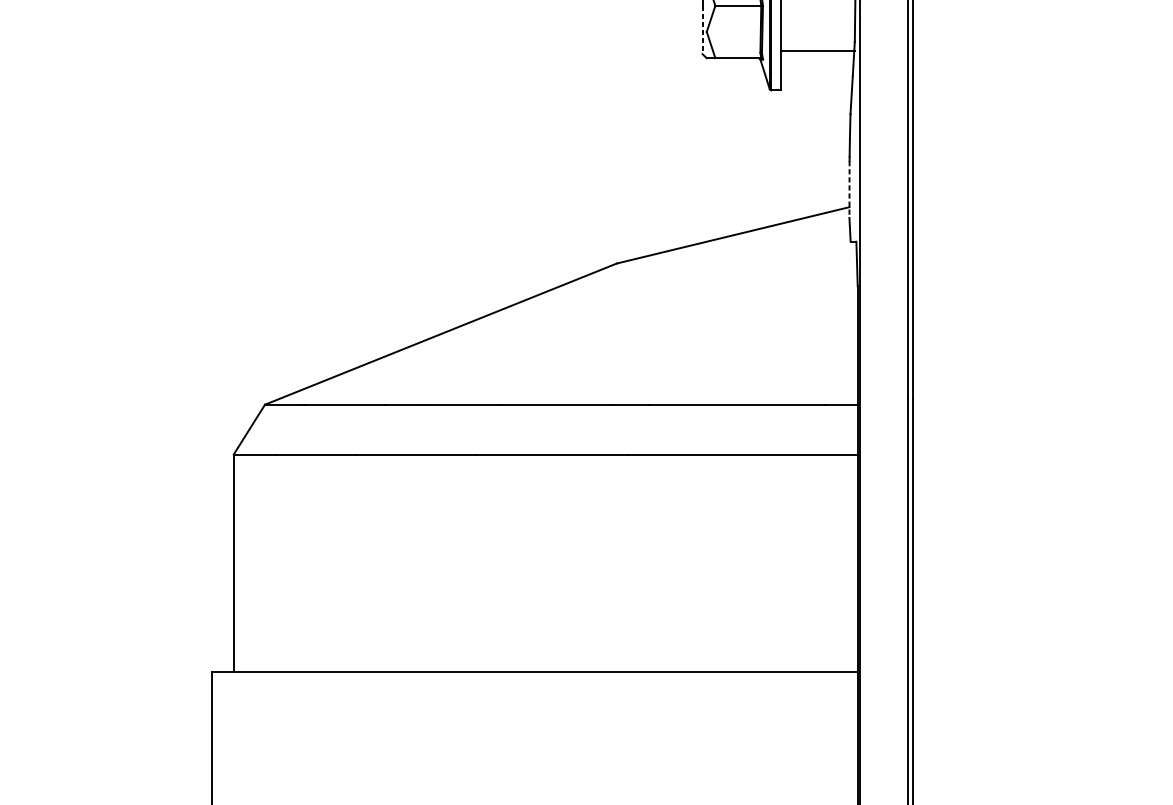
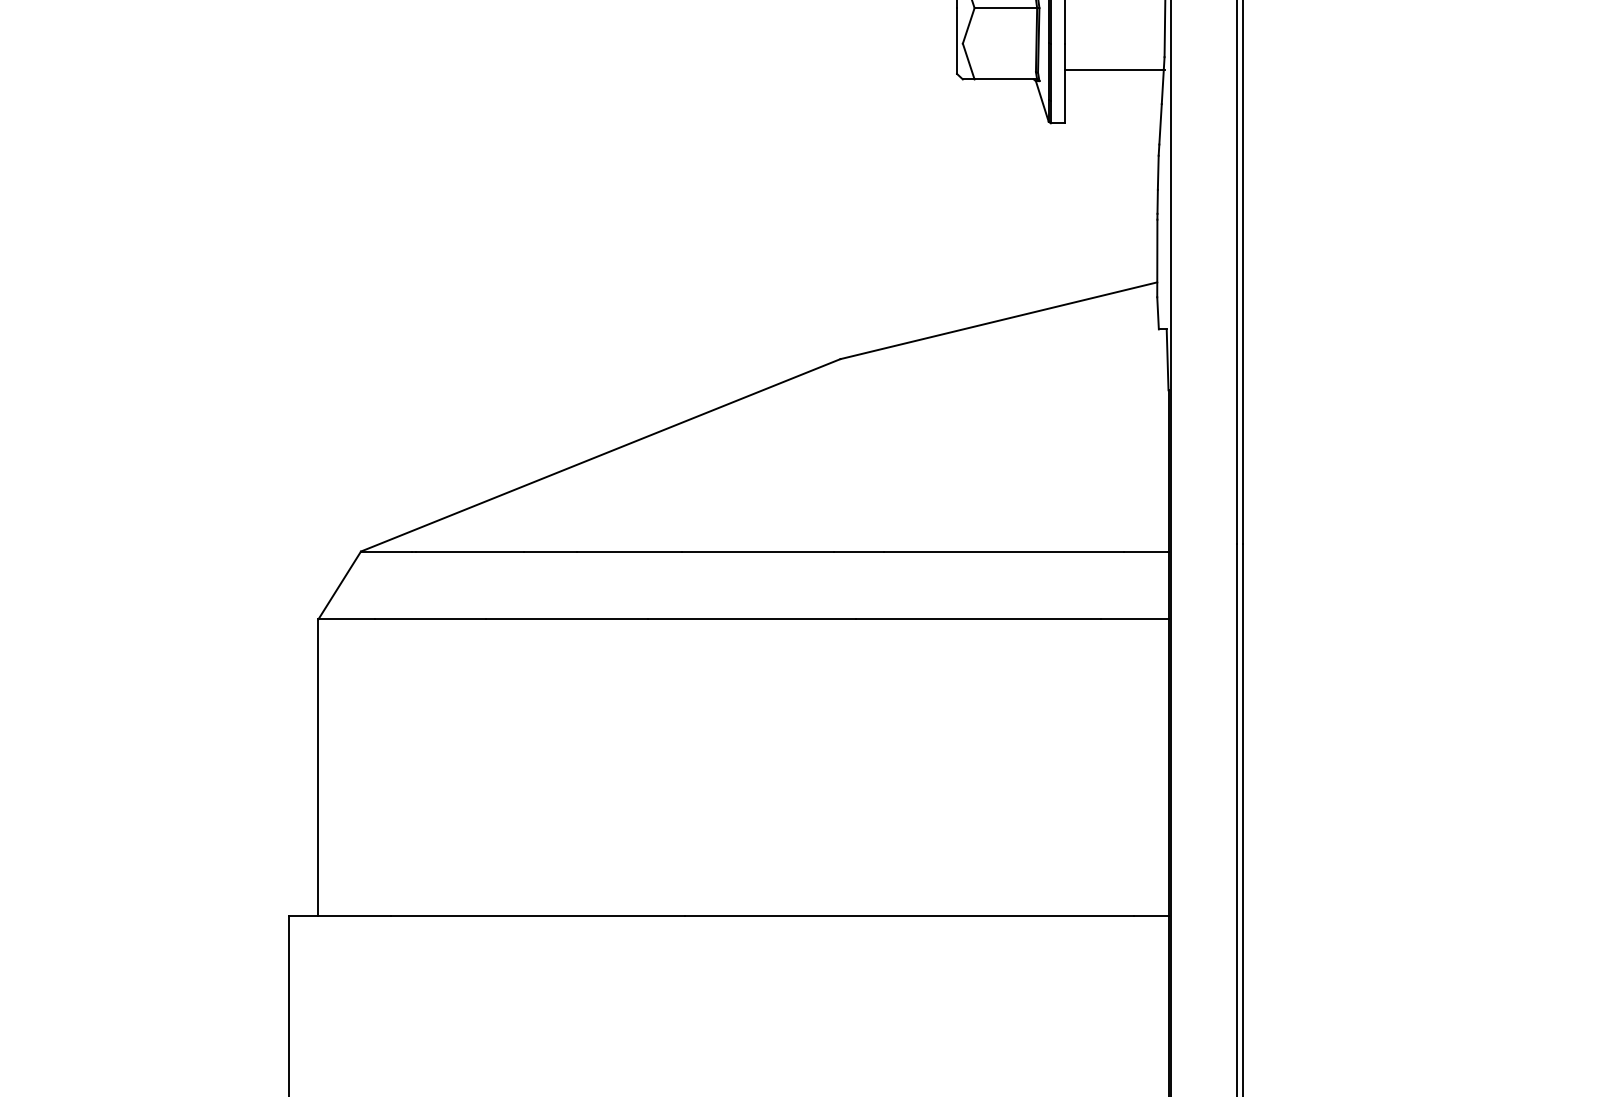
line: (702, 30) -> (957, 41), dashed -> solid
line: (849, 189) -> (1157, 258), dashed -> solid

